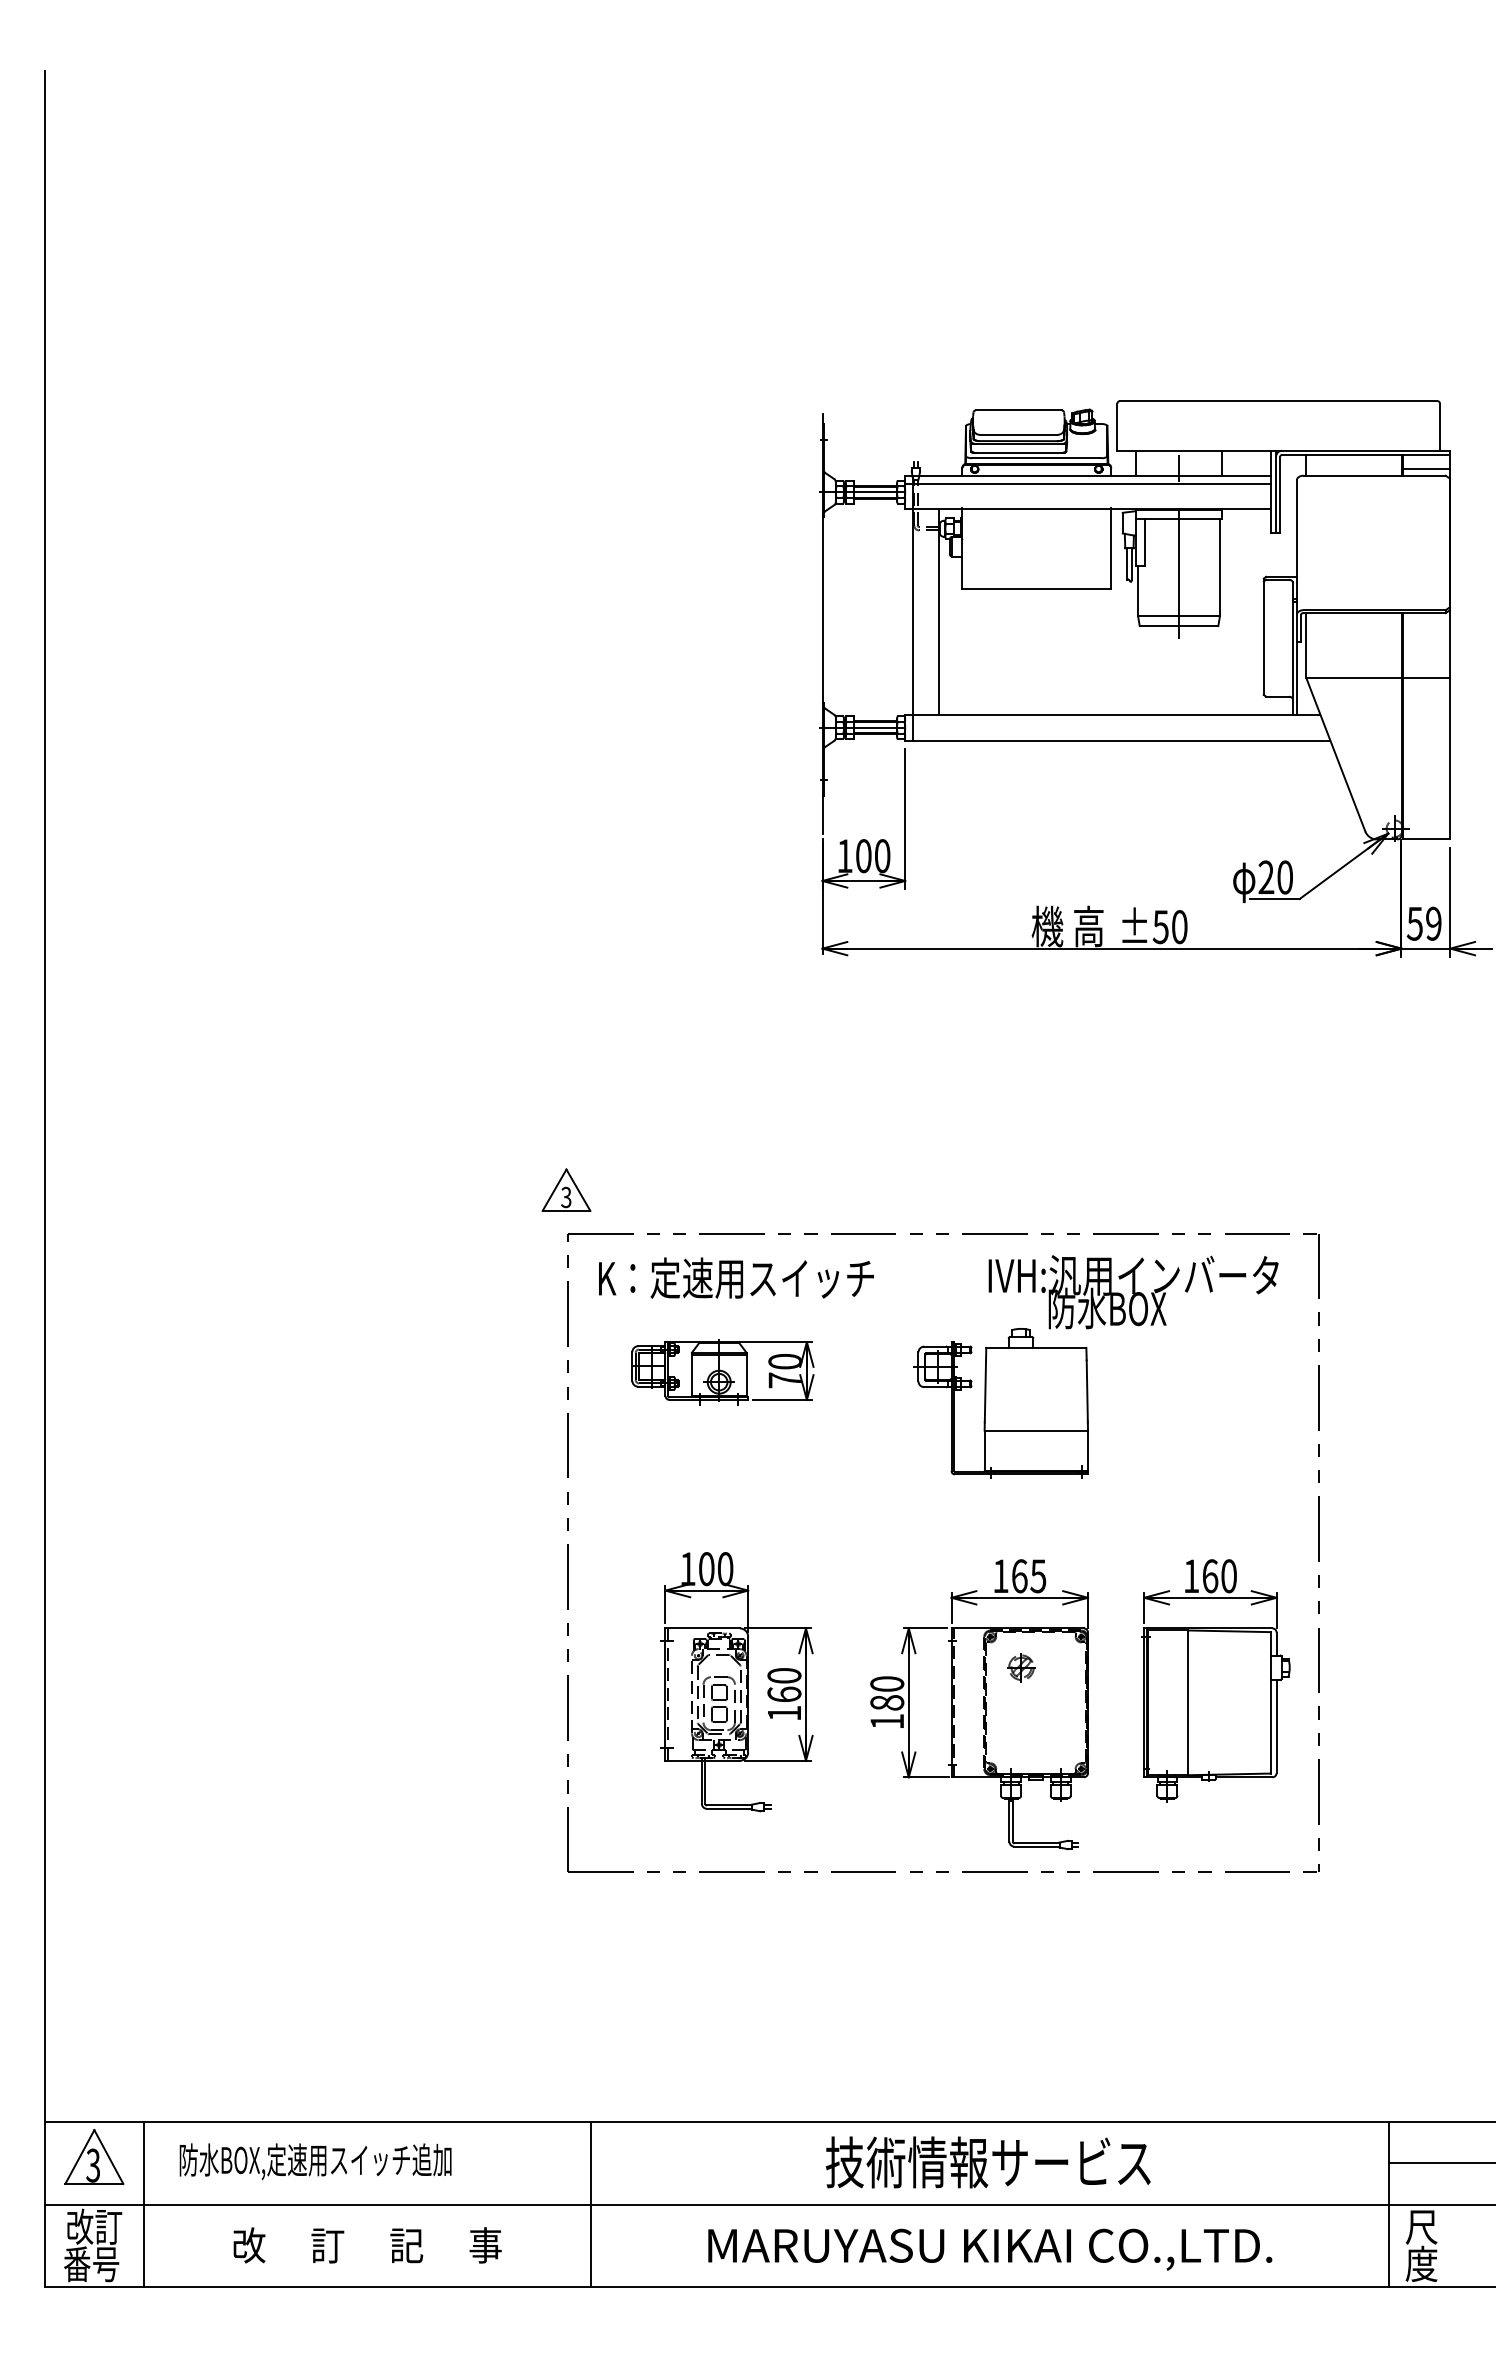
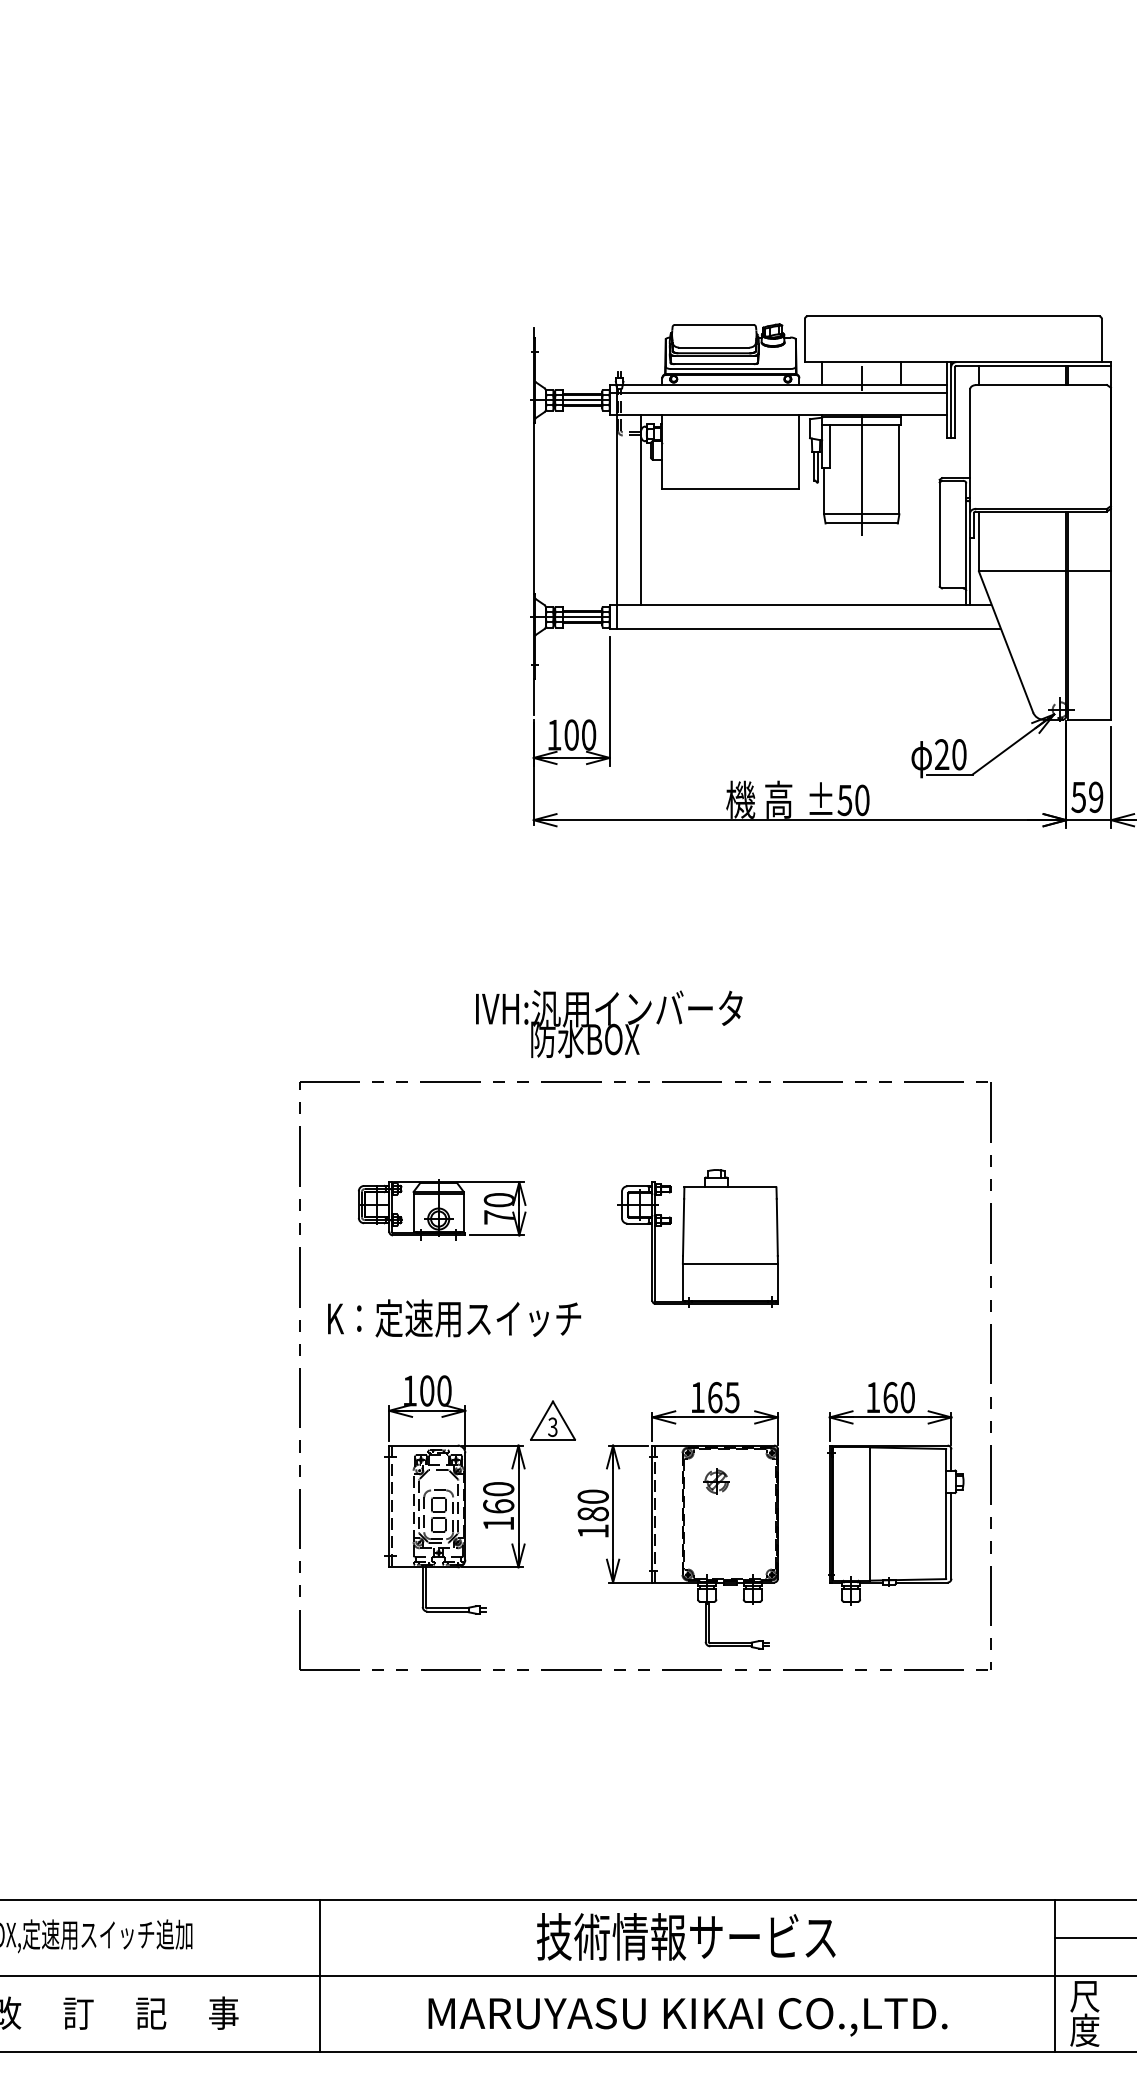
line: (1426, 468) -> (1089, 378), removed
part: (566, 1189) -> (553, 1419), moved
text: (736, 1277) -> (454, 1317), moved
text: (1133, 1292) -> (609, 1024), moved

